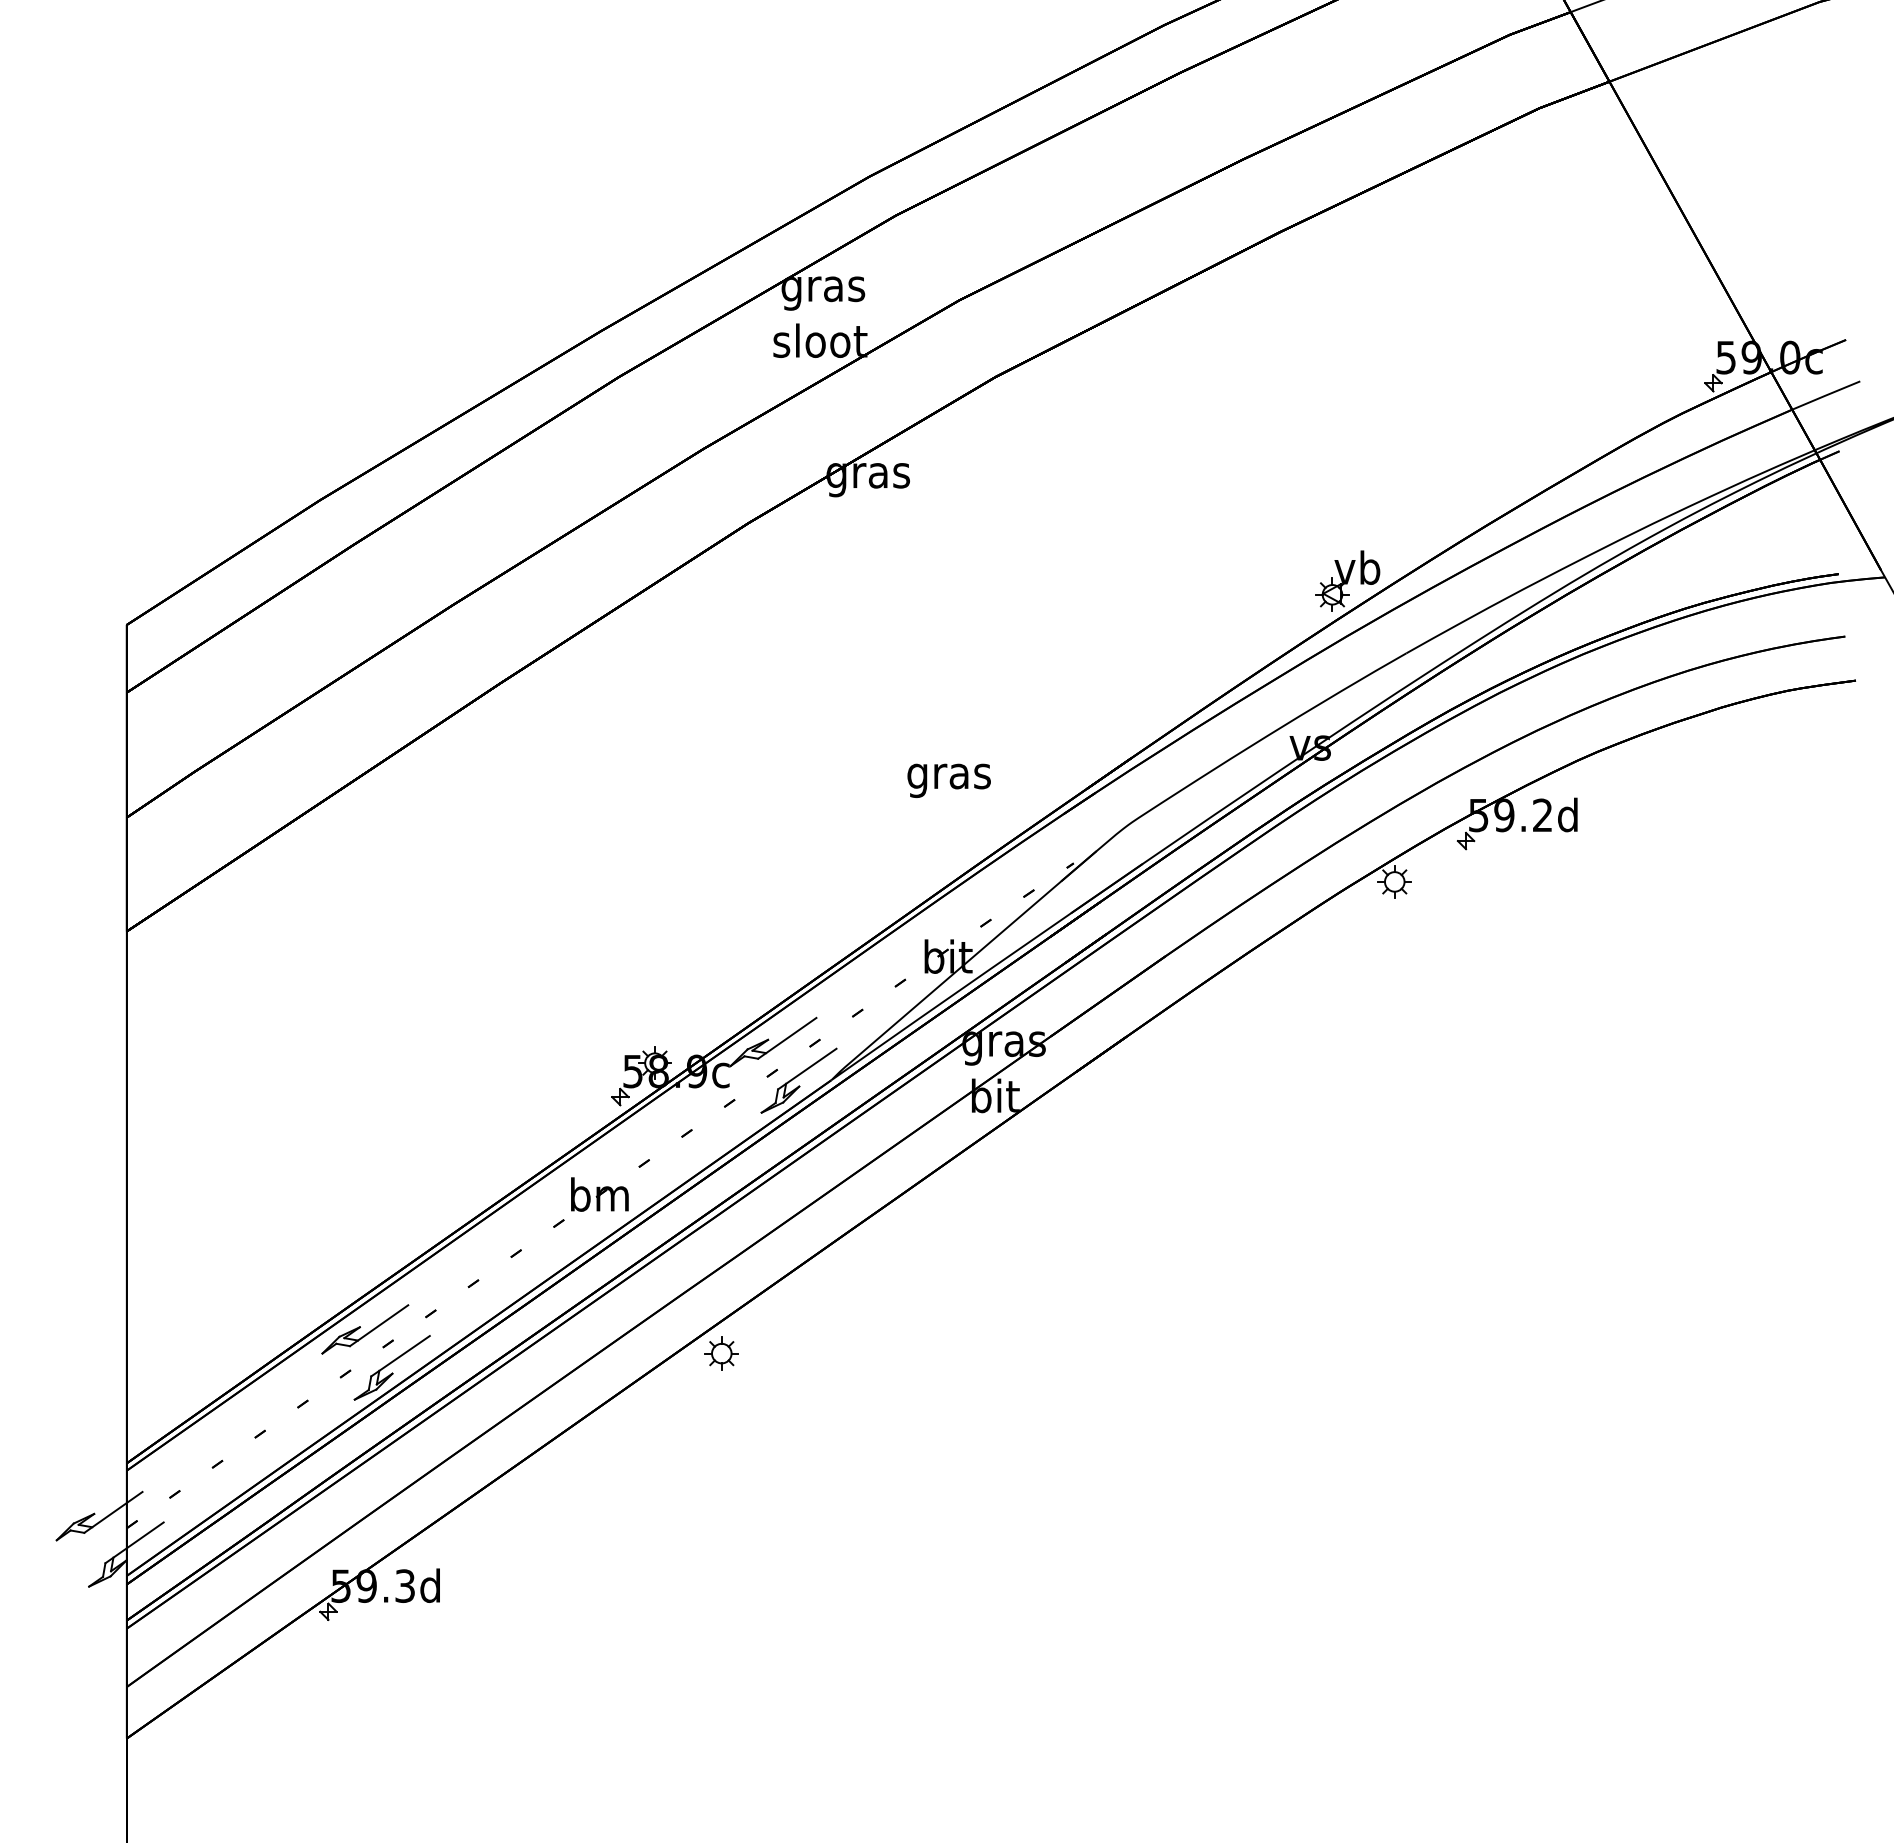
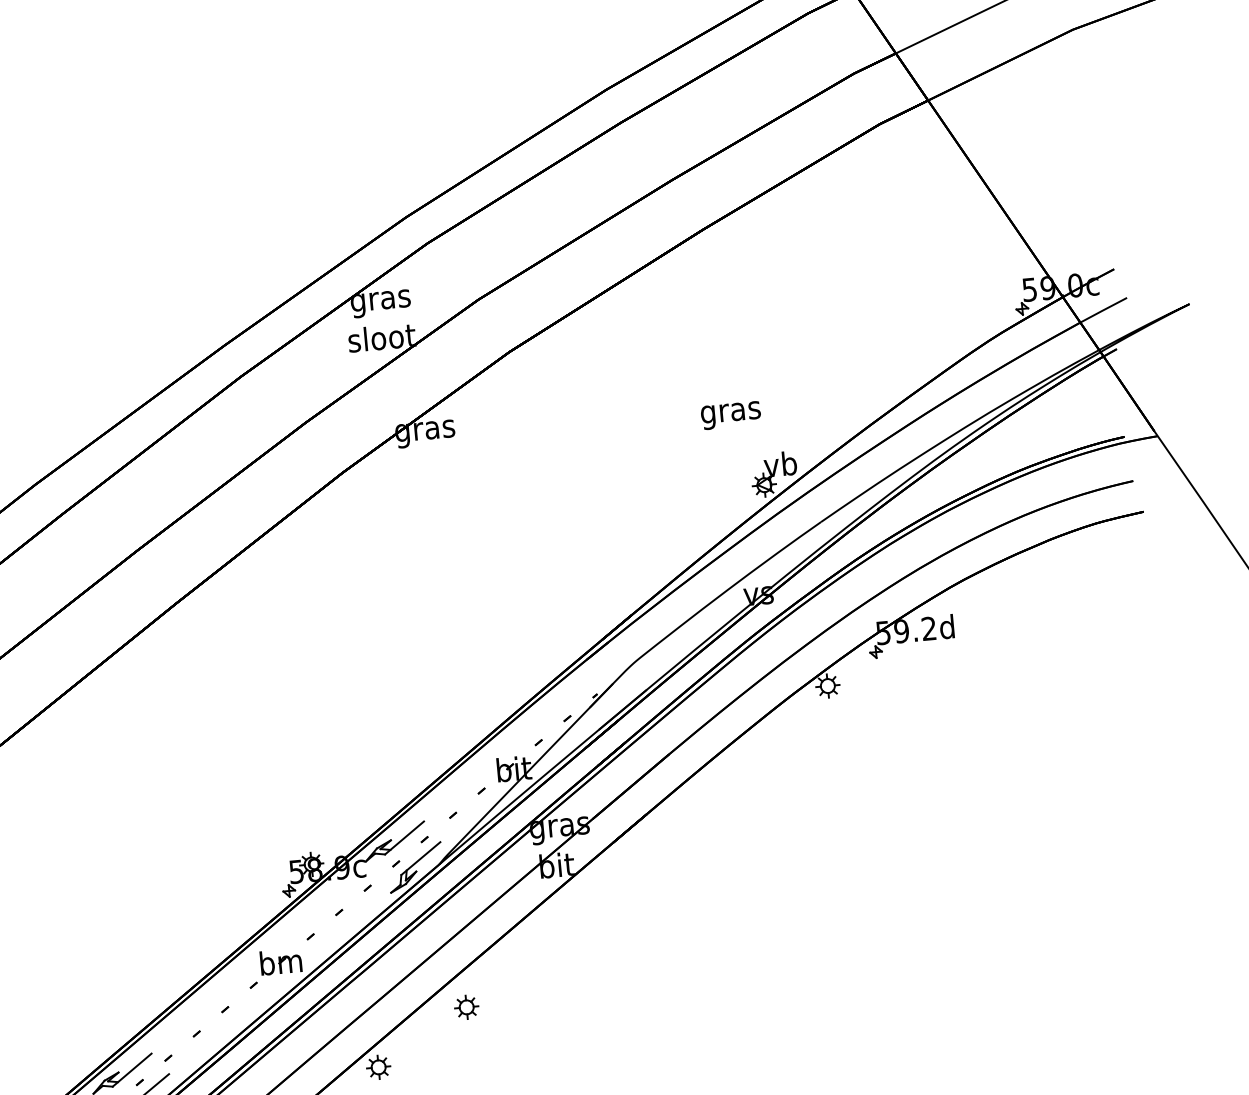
text: (948, 780) -> (730, 415), moved
part: (851, 1281) -> (466, 1007), added

